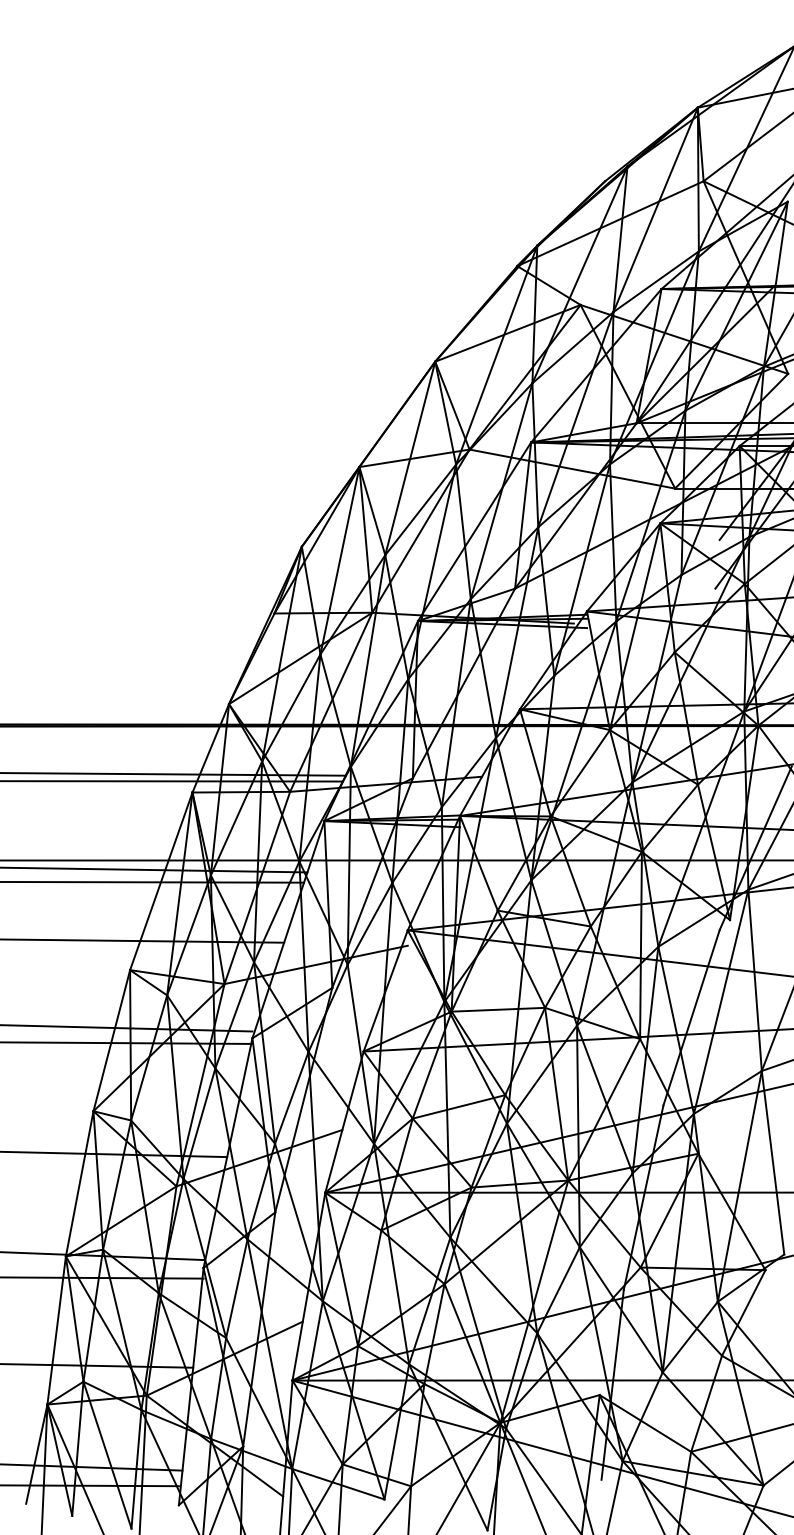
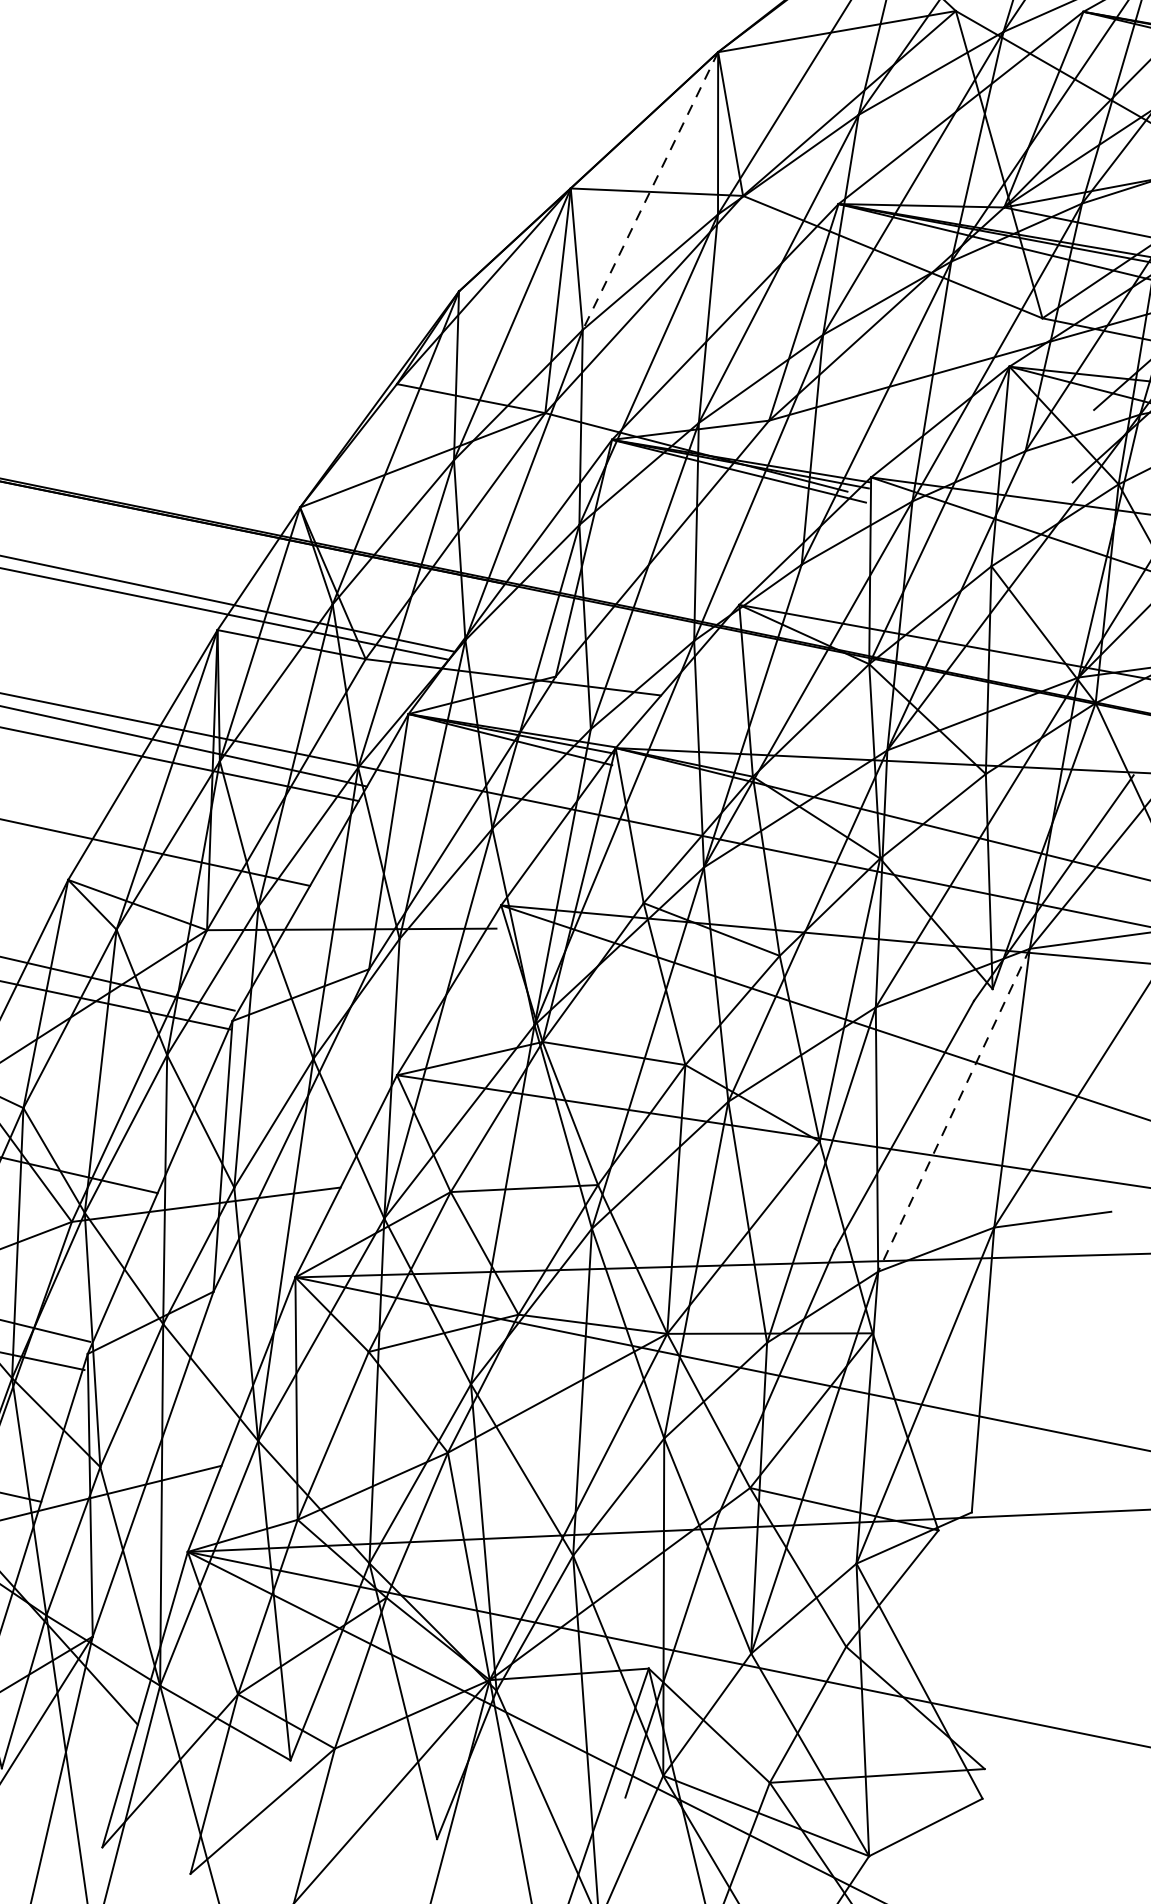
line: (410, 458) -> (650, 191), solid -> dashed
line: (721, 1002) -> (954, 1111), solid -> dashed

